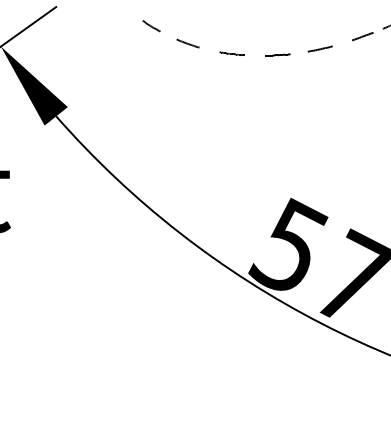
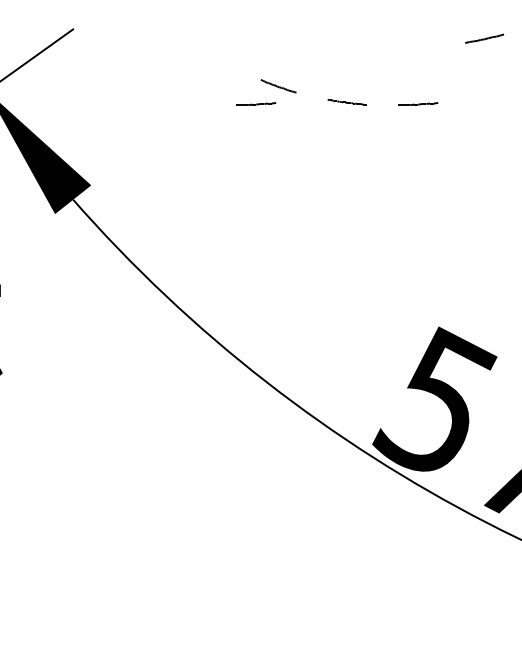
line: (151, 26) -> (221, 59), removed
line: (319, 48) -> (483, 37), moved
line: (173, 54) -> (255, 103), added

